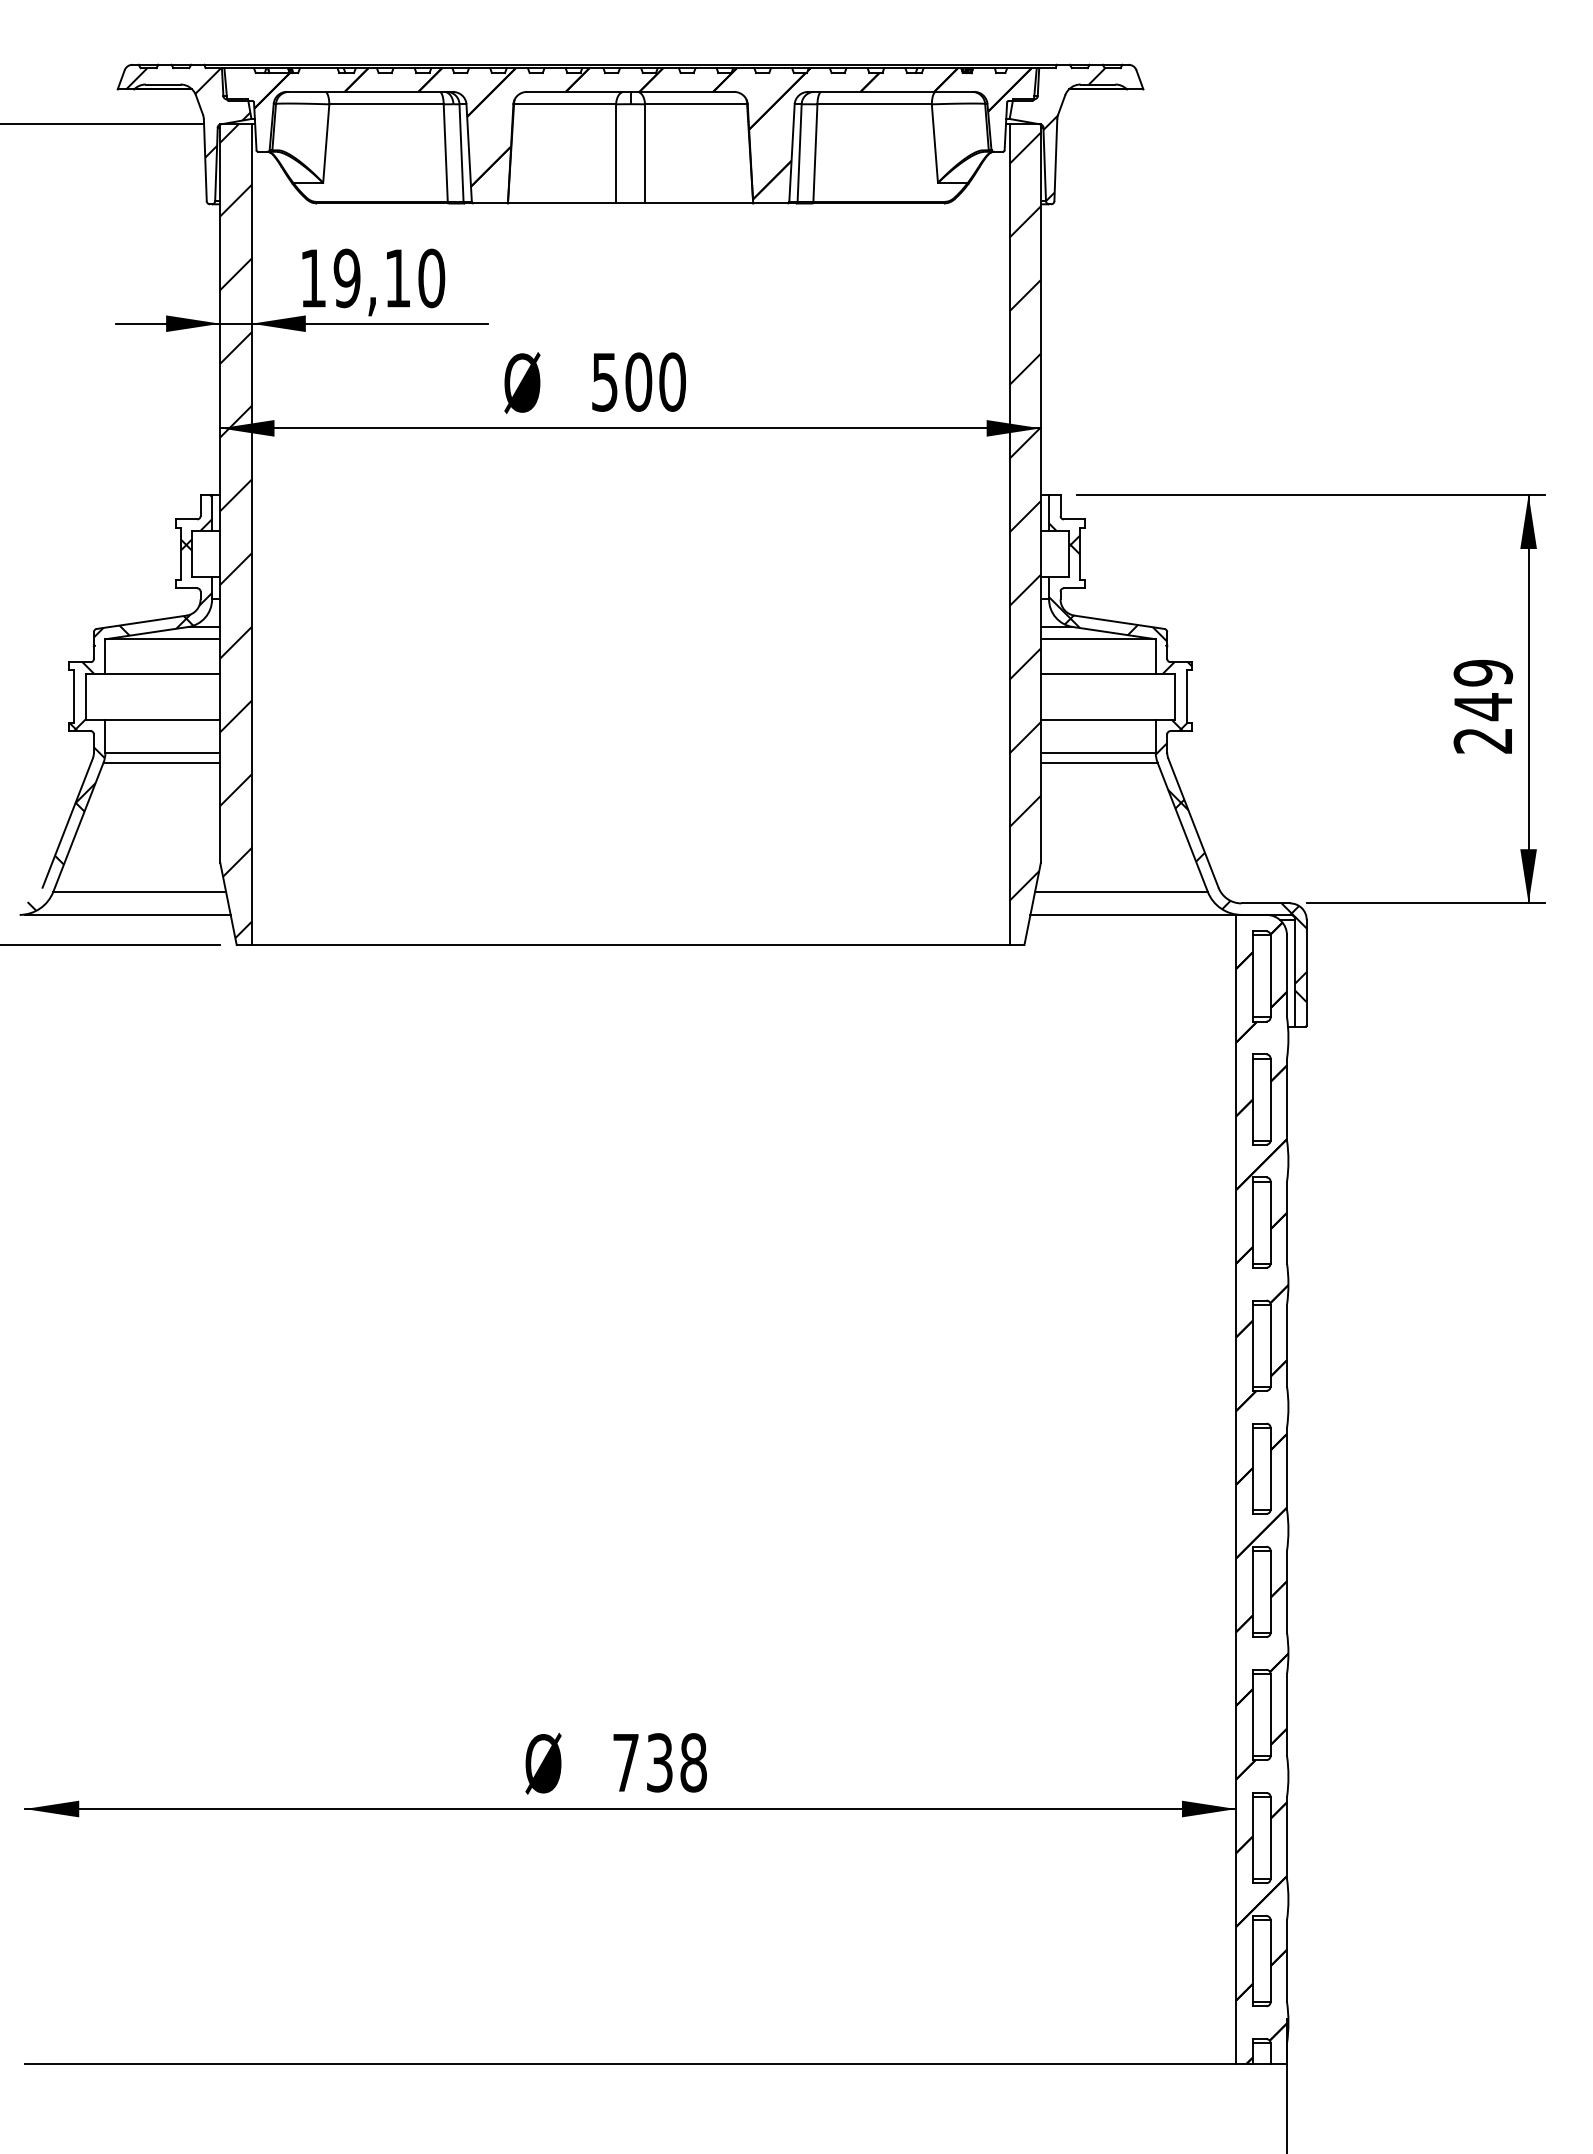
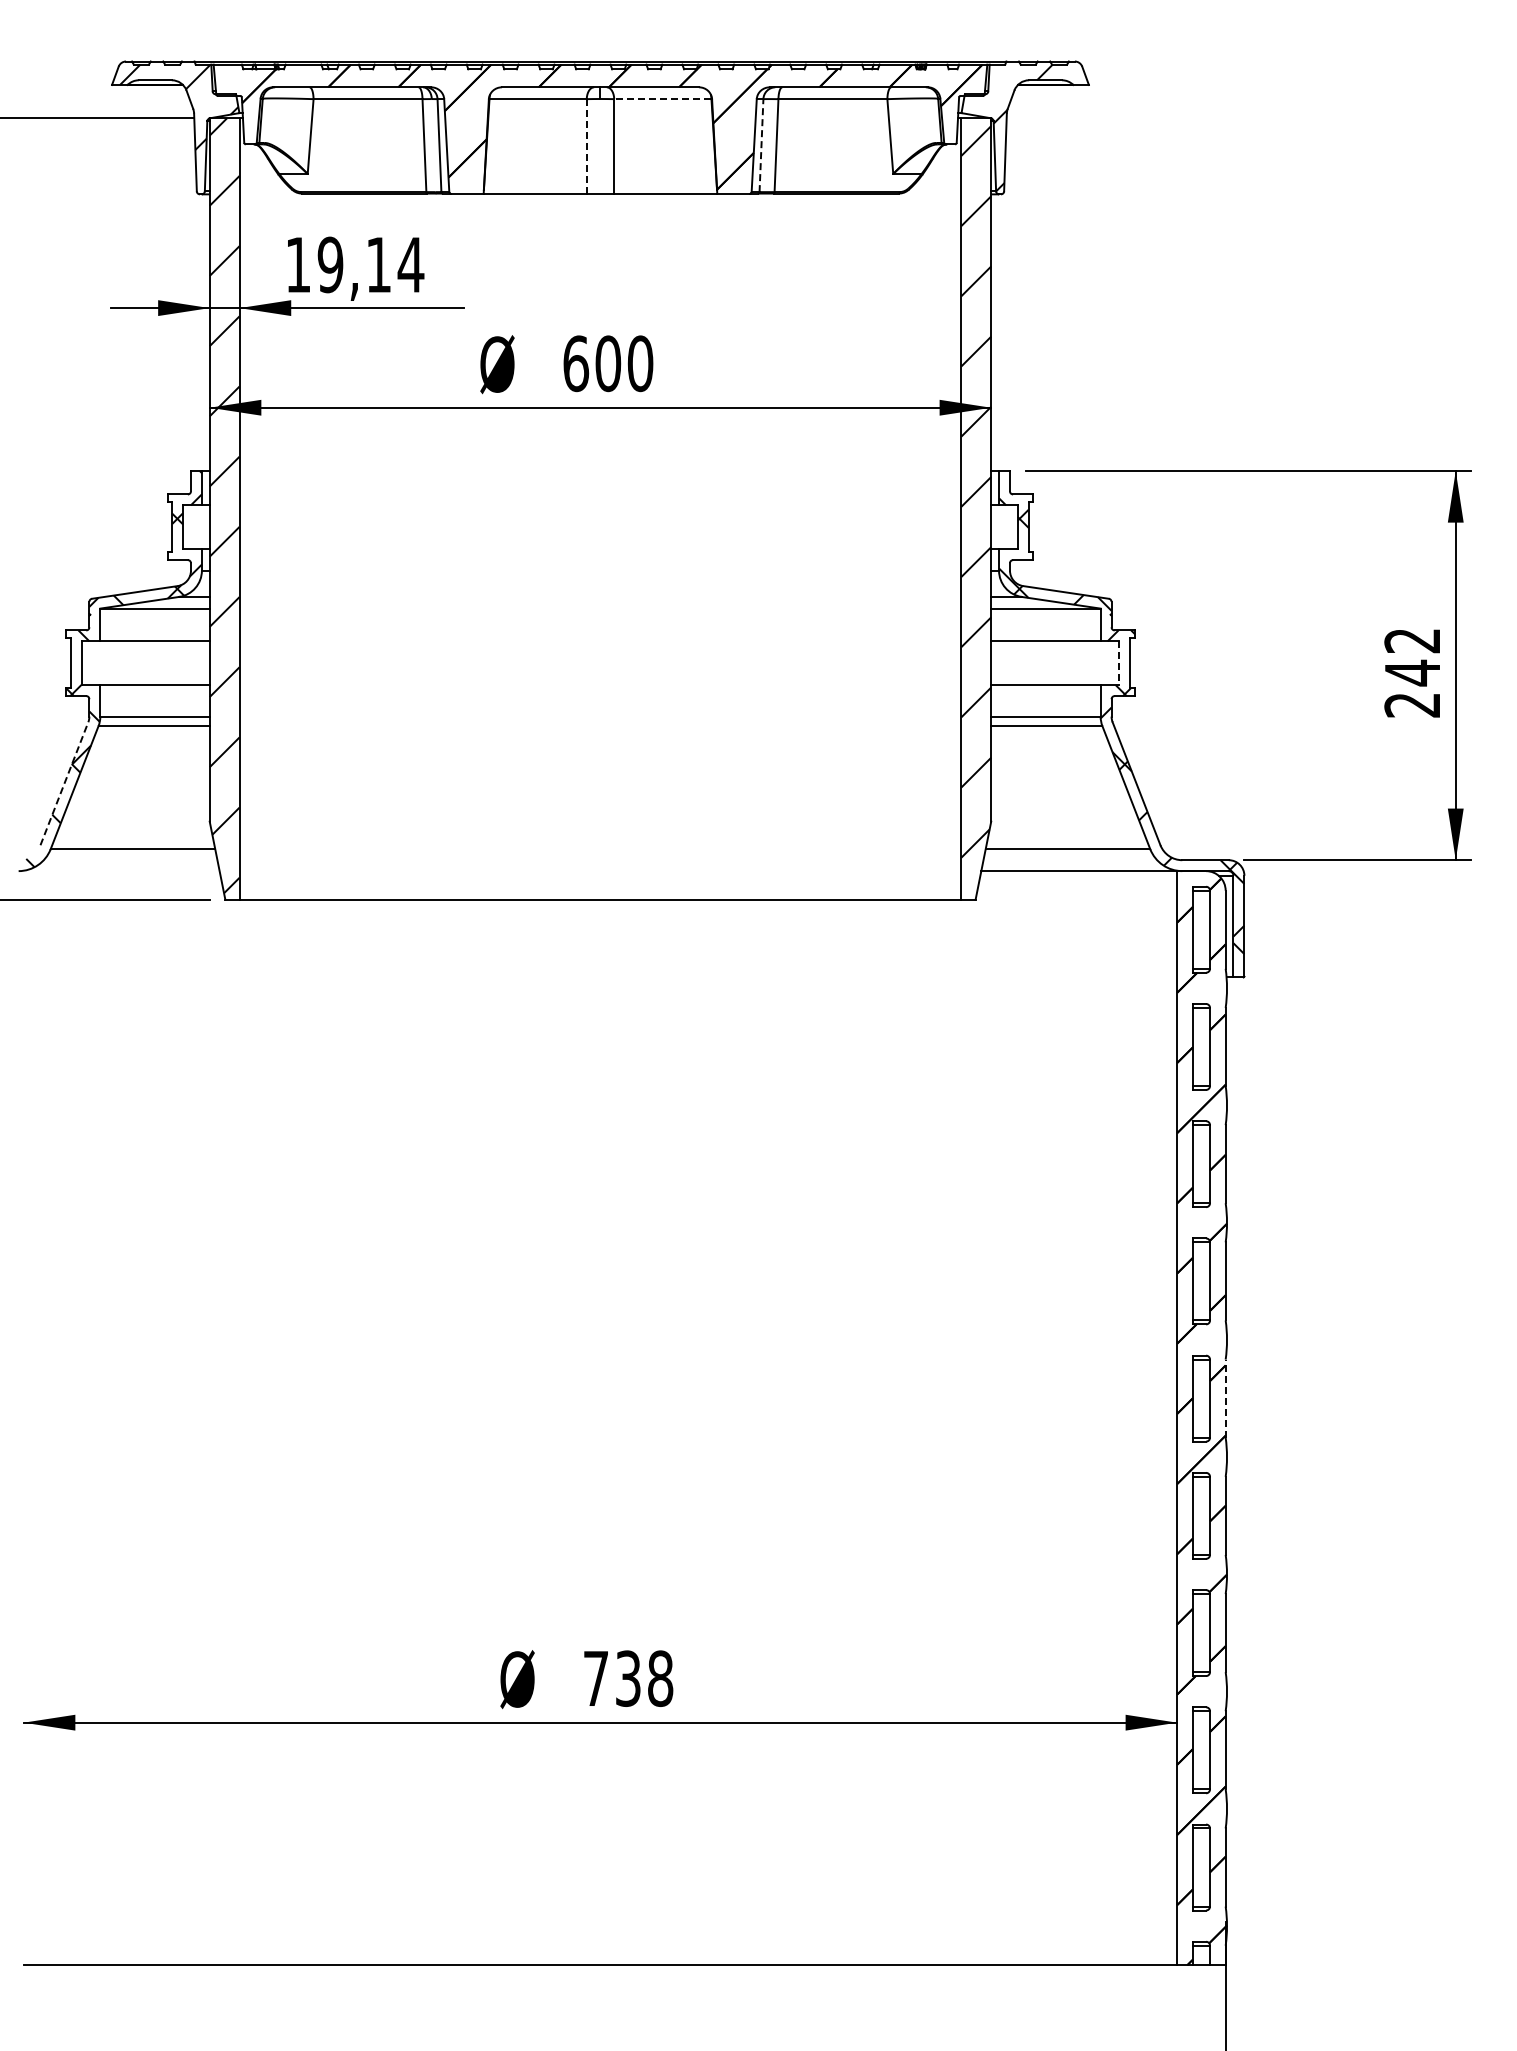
line: (695, 104) -> (662, 99), solid -> dashed
line: (615, 152) -> (586, 145), solid -> dashed
line: (799, 152) -> (761, 145), solid -> dashed
text: (431, 277) -> (410, 264), 19,10 -> 19,14
text: (605, 381) -> (576, 363), 500 -> 600
text: (1483, 672) -> (1412, 640), 249 -> 242
line: (1175, 696) -> (1119, 663), solid -> dashed
line: (67, 822) -> (64, 783), solid -> dashed
line: (127, 915) -> (121, 871), removed
line: (1286, 1468) -> (1225, 1398), solid -> dashed

